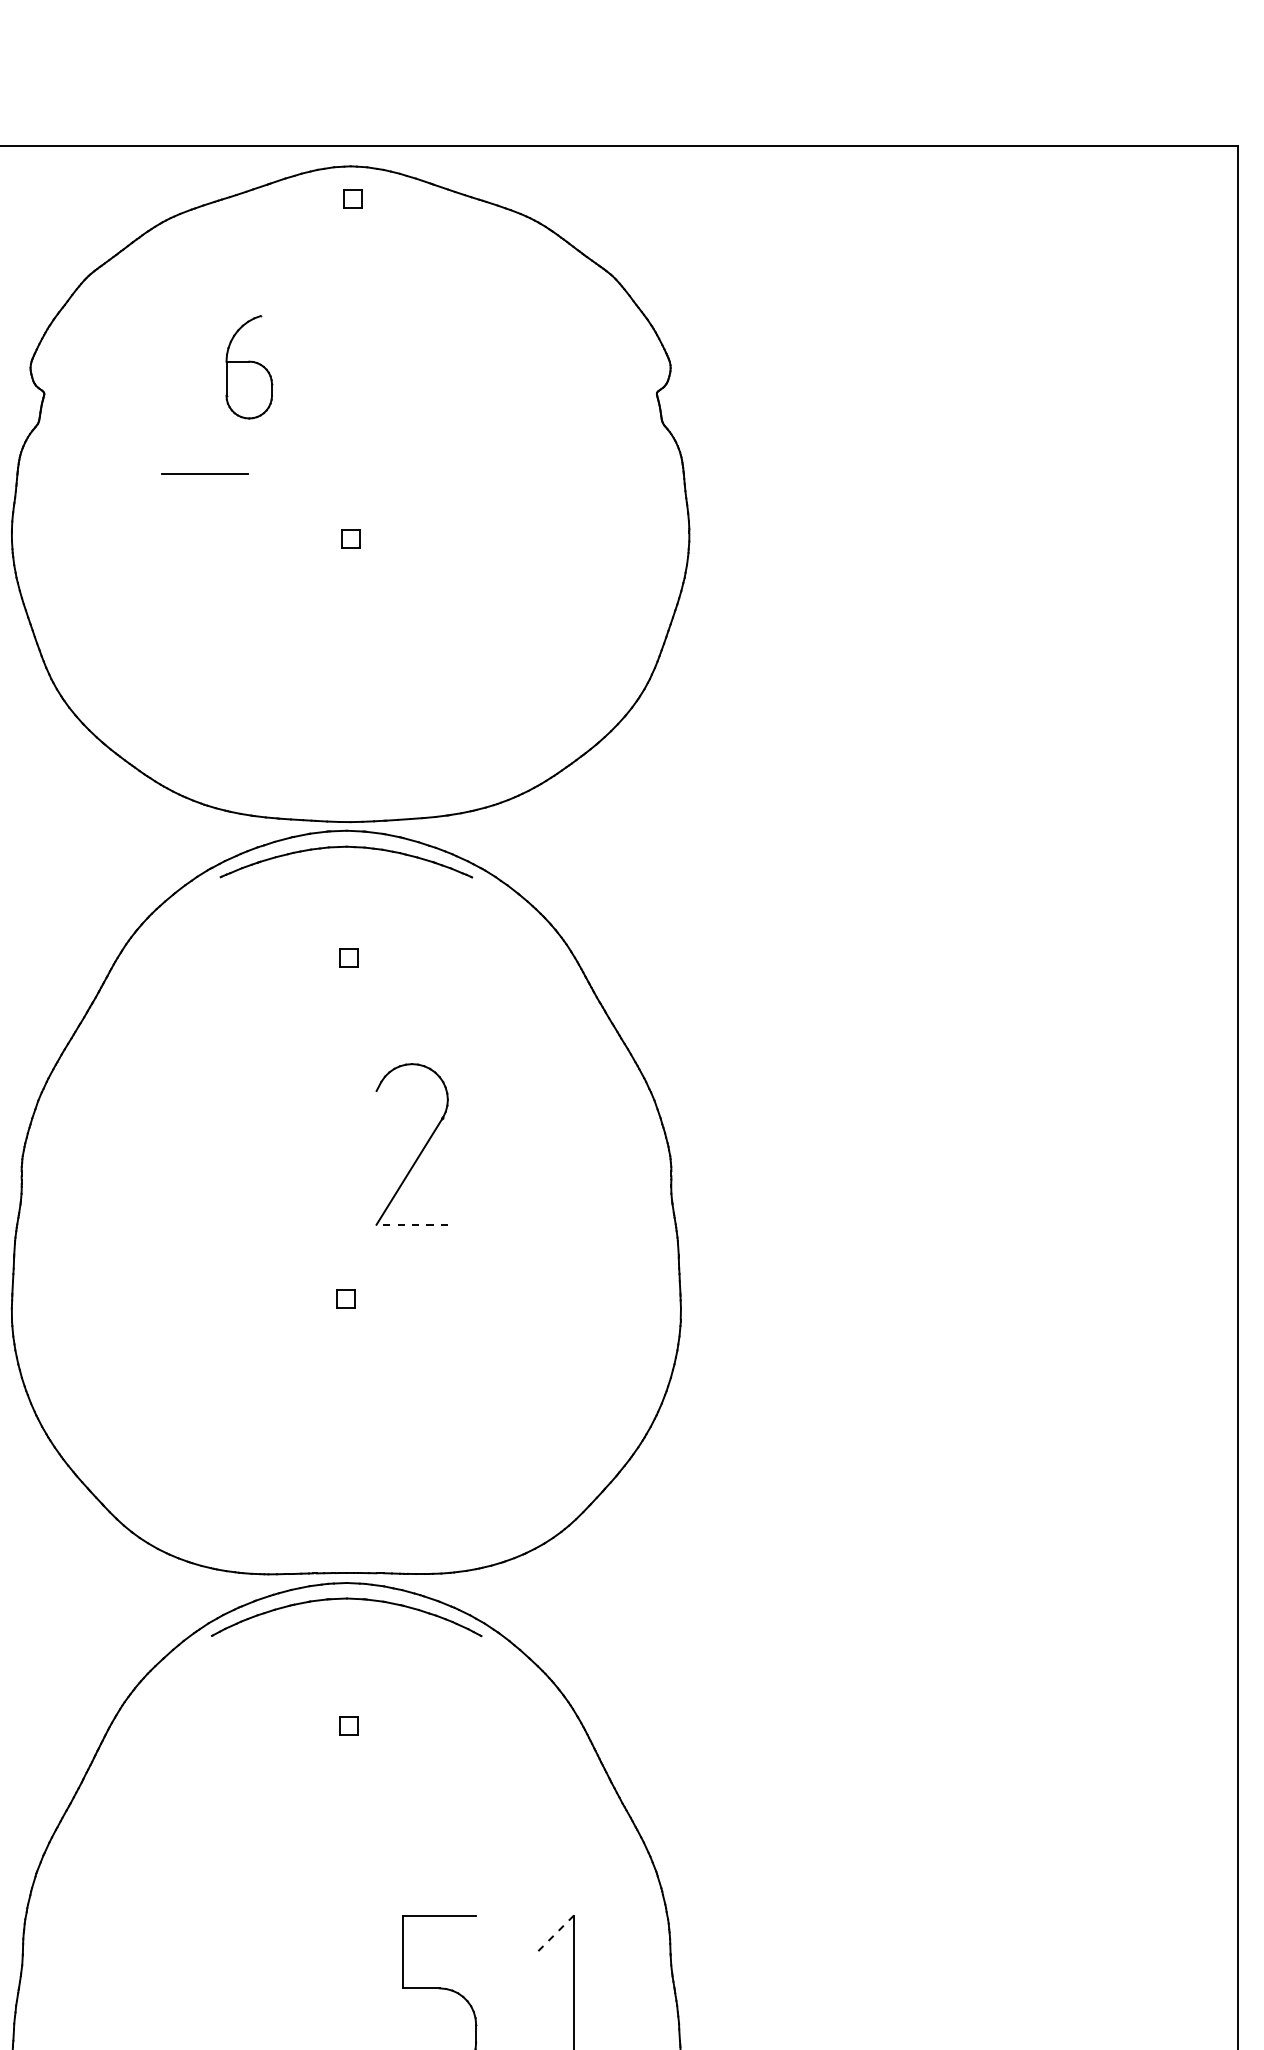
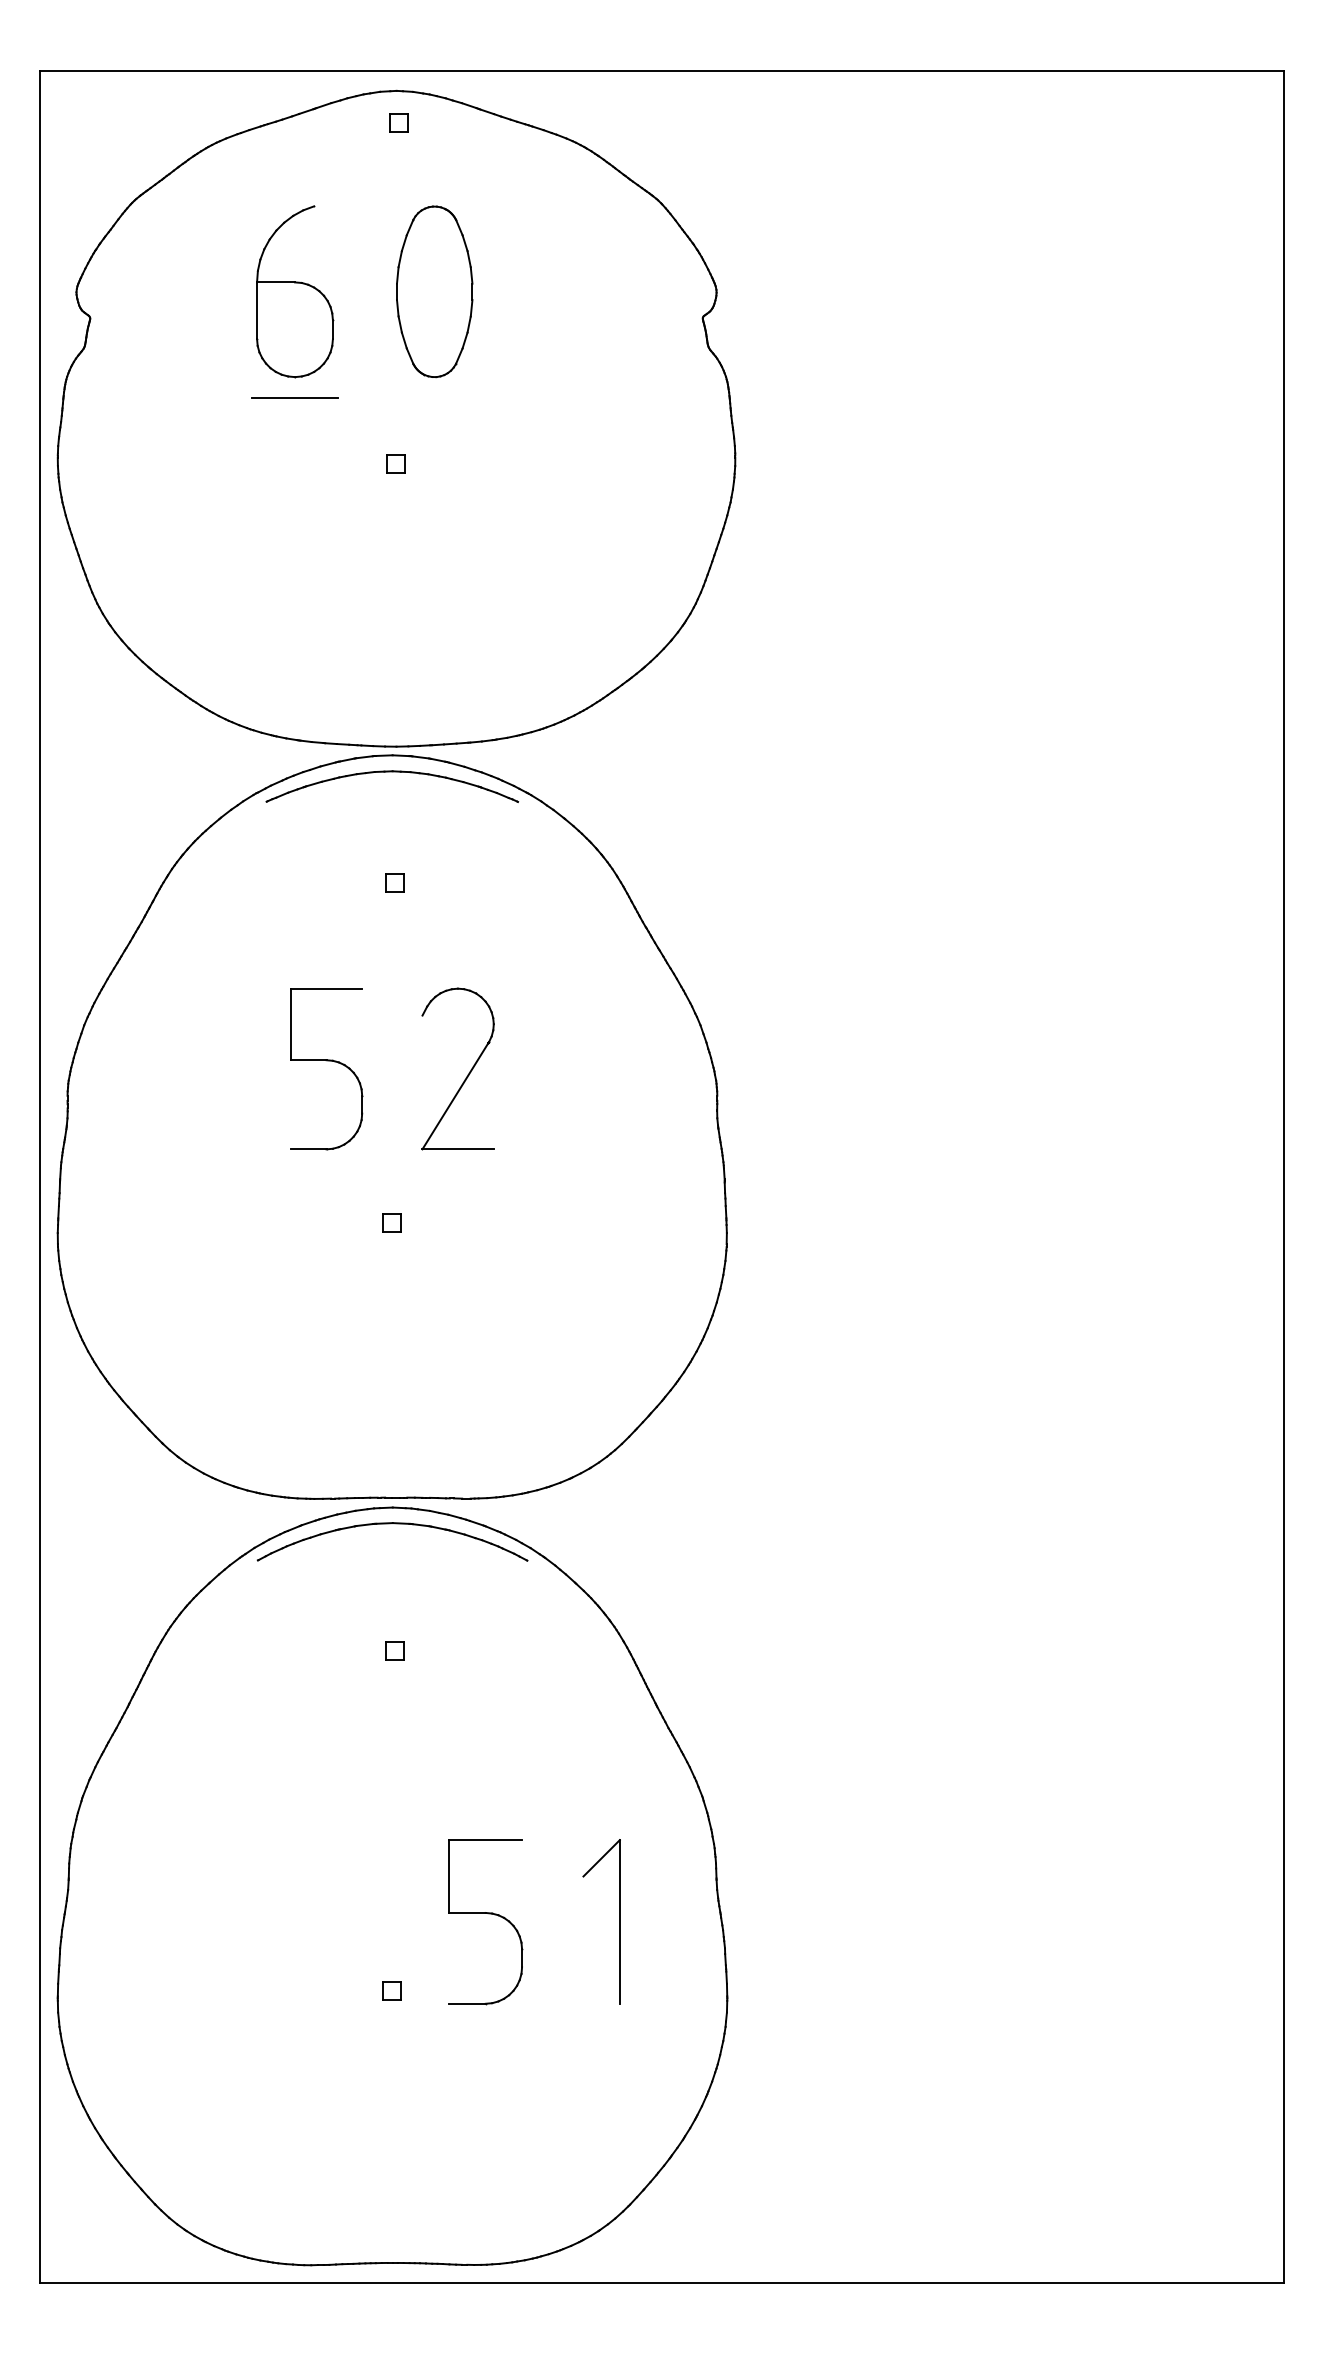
part: (249, 366) -> (295, 291), size x1.67
part: (388, 366) -> (434, 291), added
line: (204, 472) -> (294, 397), moved
part: (280, 1136) -> (326, 1061), added
line: (412, 1224) -> (458, 1149), dashed -> solid
line: (555, 1933) -> (601, 1858), dashed -> solid

